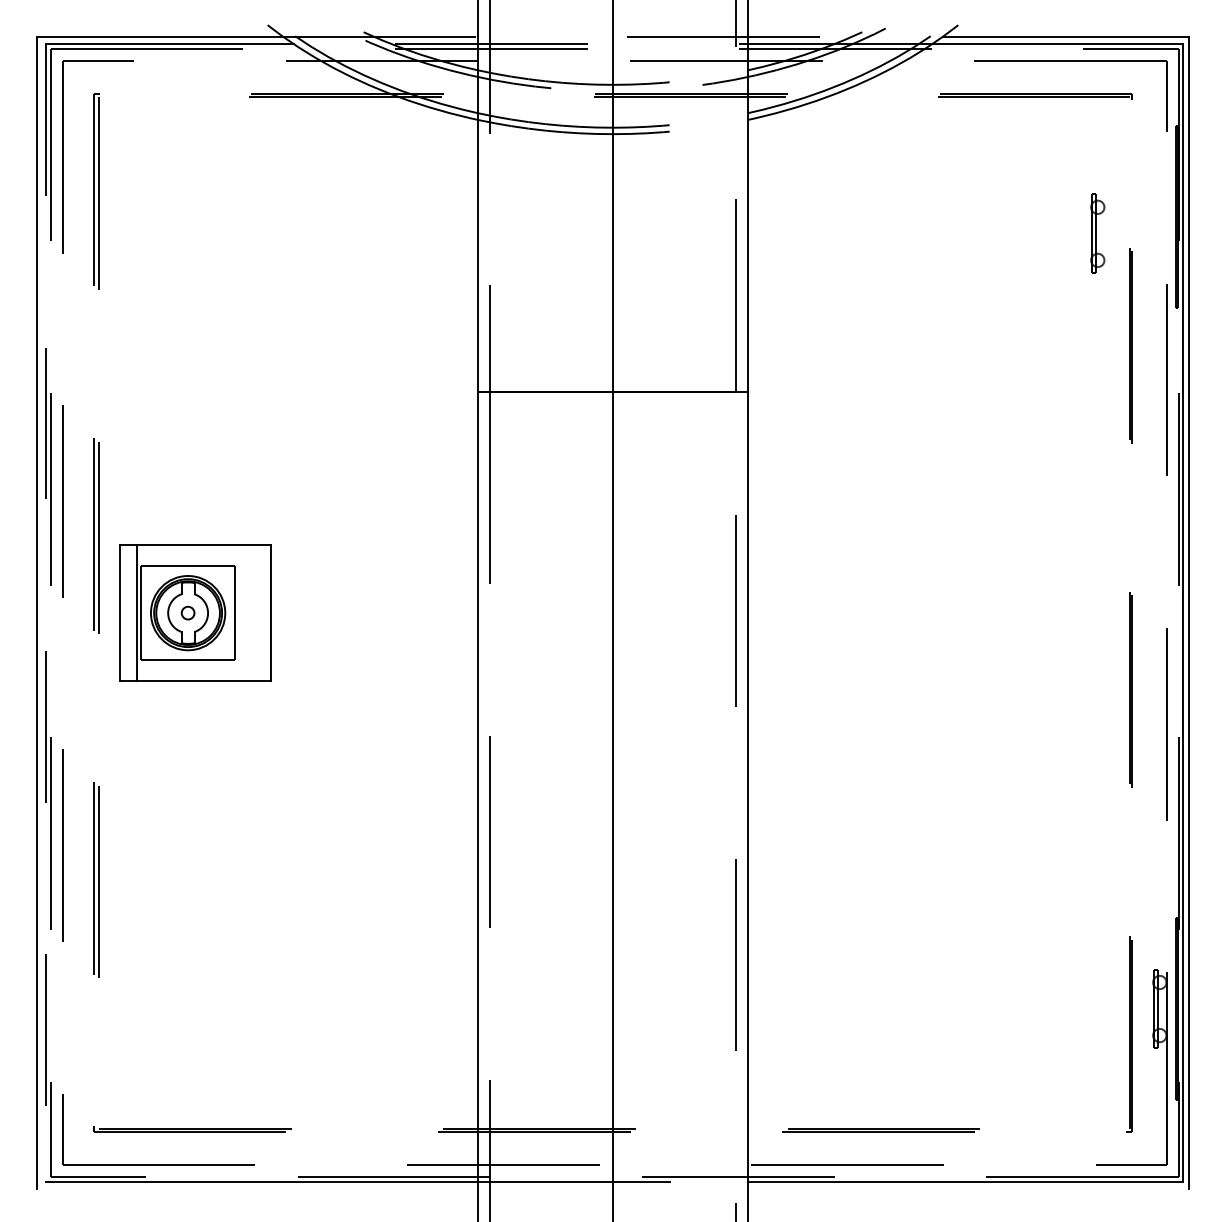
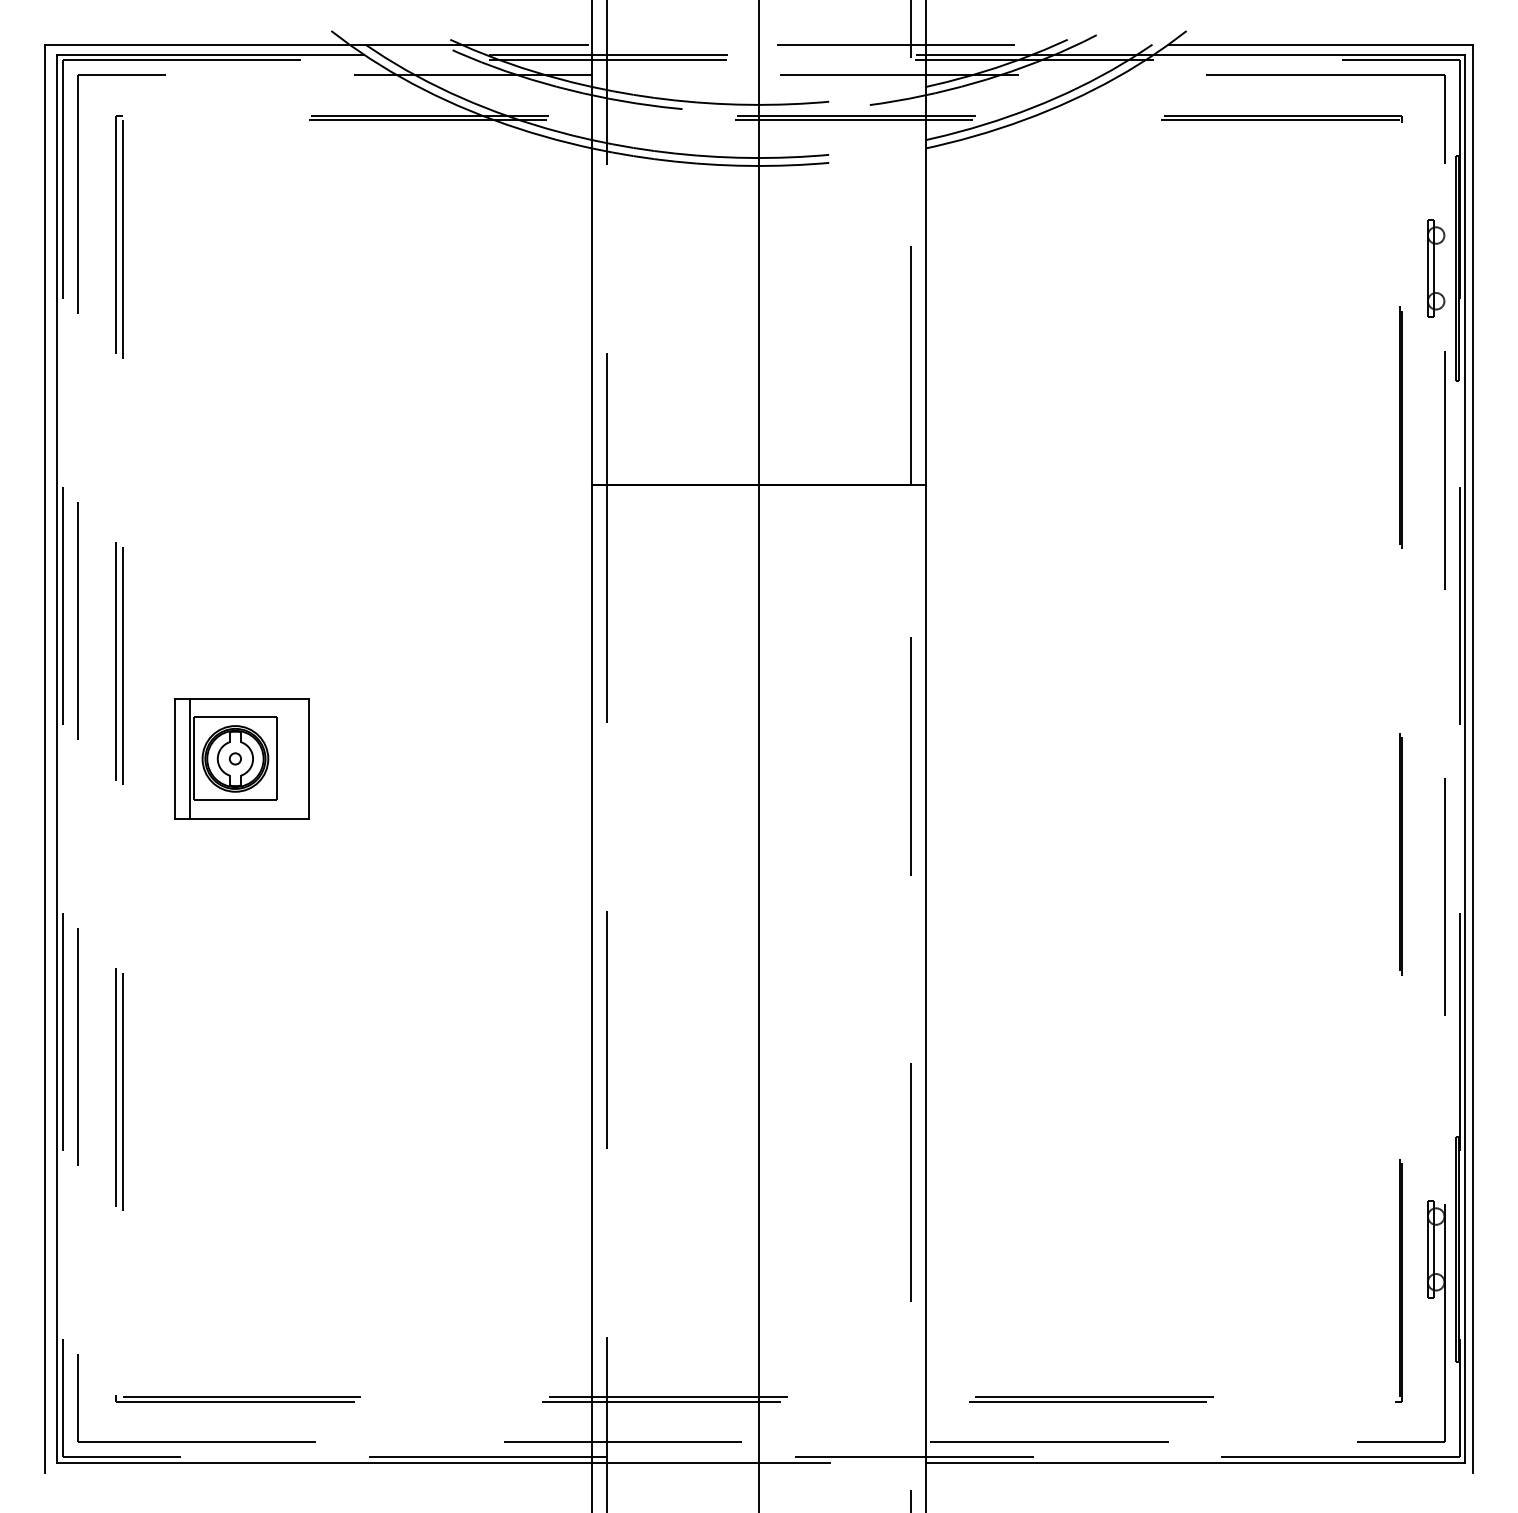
part: (1097, 233) -> (1435, 267), moved
line: (46, 612) -> (57, 758), dashed -> solid
part: (195, 612) -> (241, 758), size x0.71

